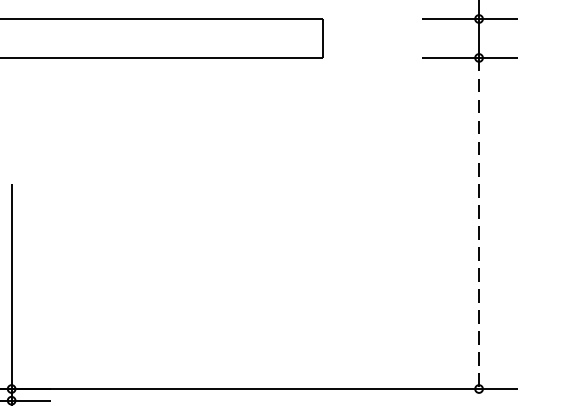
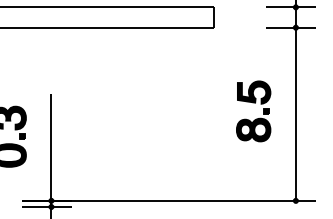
line: (478, 223) -> (295, 114), dashed -> solid
part: (403, 231) -> (256, 118), added

